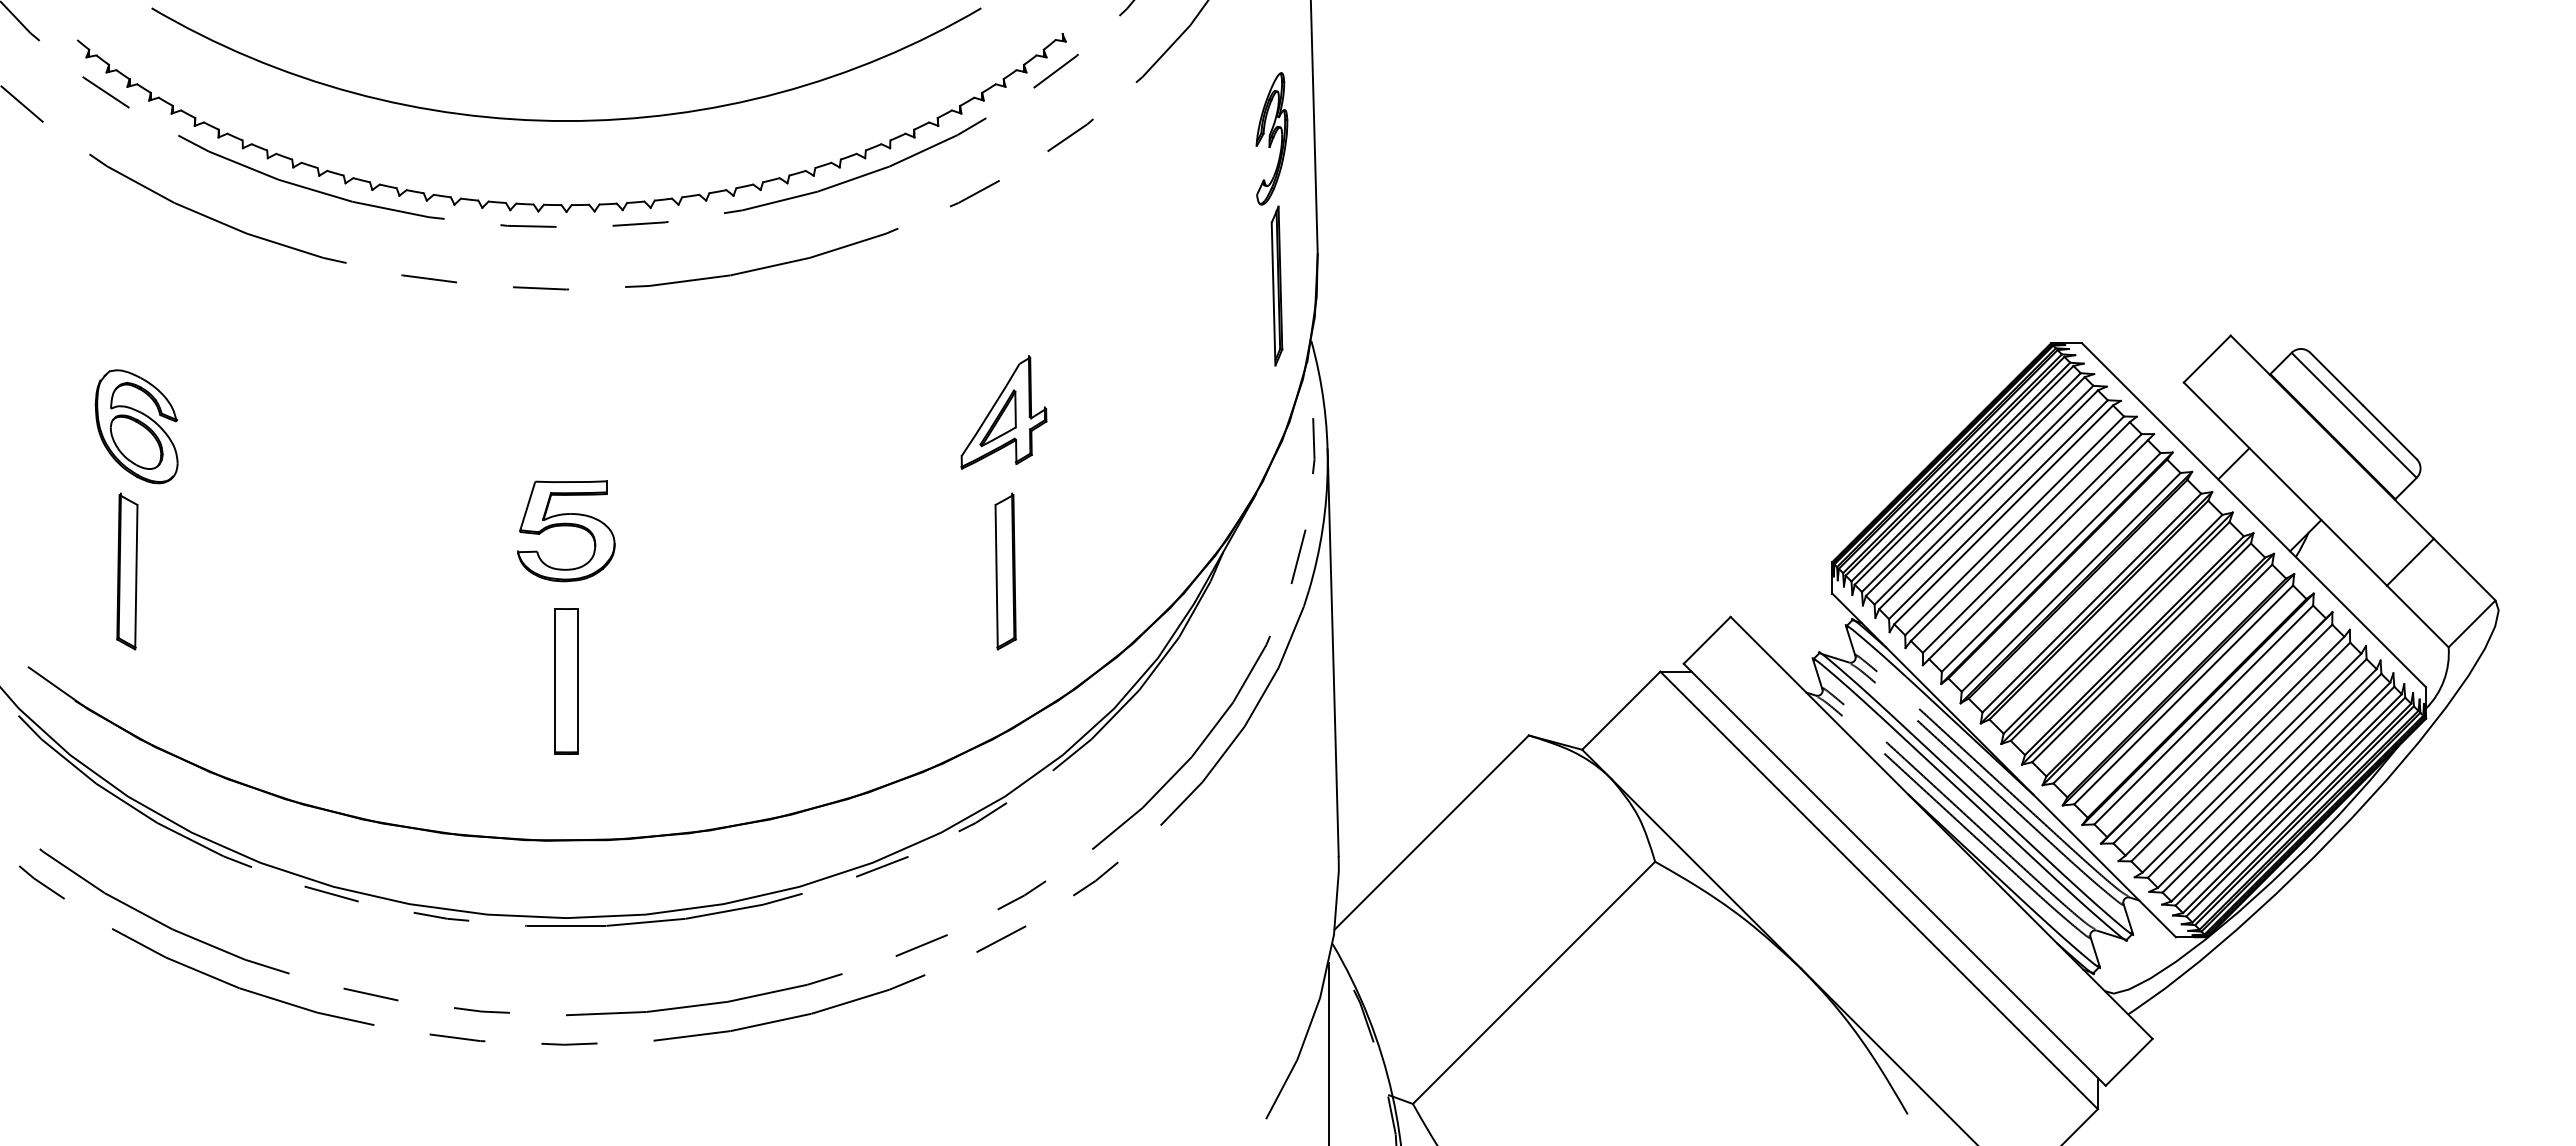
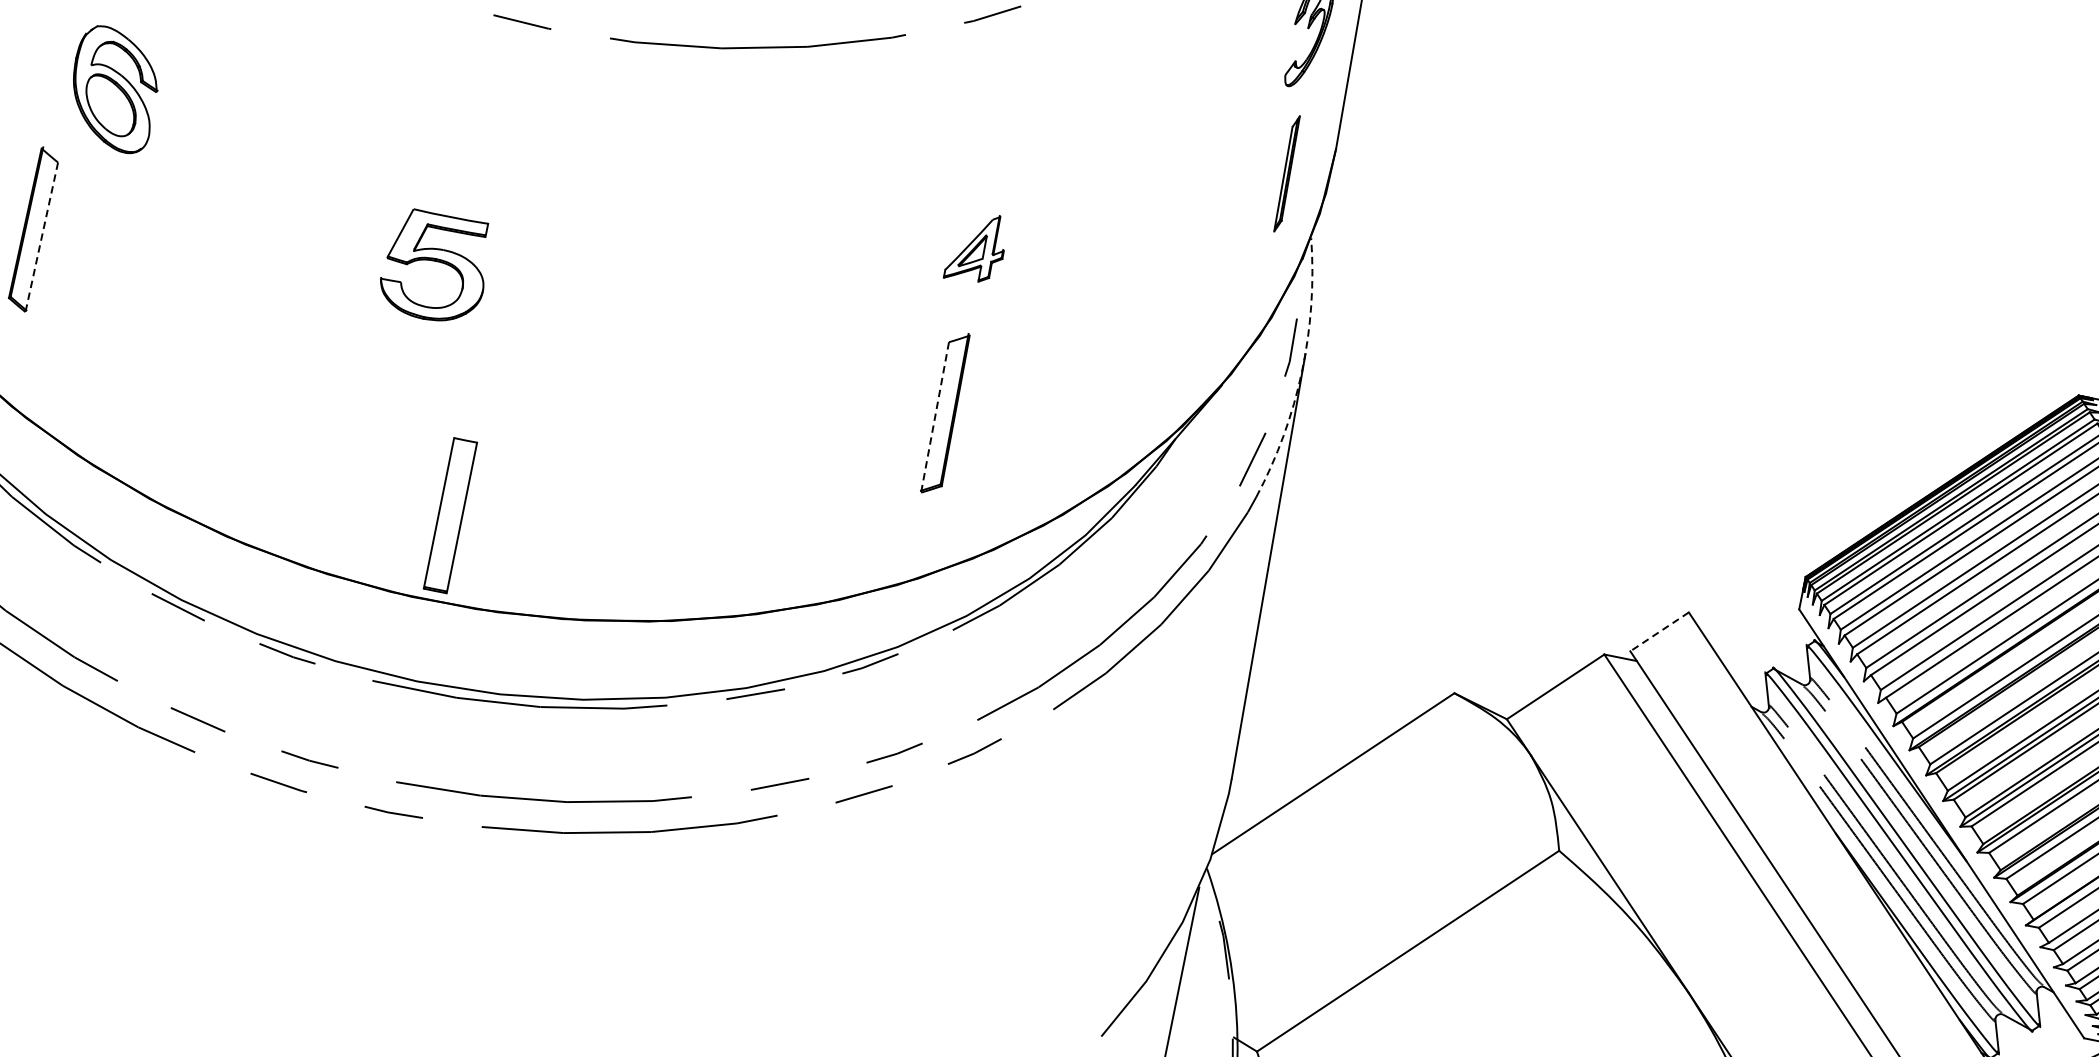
part: (1276, 285) -> (1286, 173), size x0.7
part: (1003, 412) -> (976, 247), size x0.6
part: (136, 426) -> (113, 89), moved
arc: (1327, 466) -> (1301, 371), solid -> dashed
part: (566, 531) -> (435, 267), moved
line: (136, 577) -> (41, 237), solid -> dashed
line: (996, 577) -> (934, 417), solid -> dashed
line: (1706, 640) -> (1658, 631), solid -> dashed
part: (566, 681) -> (450, 515), moved

